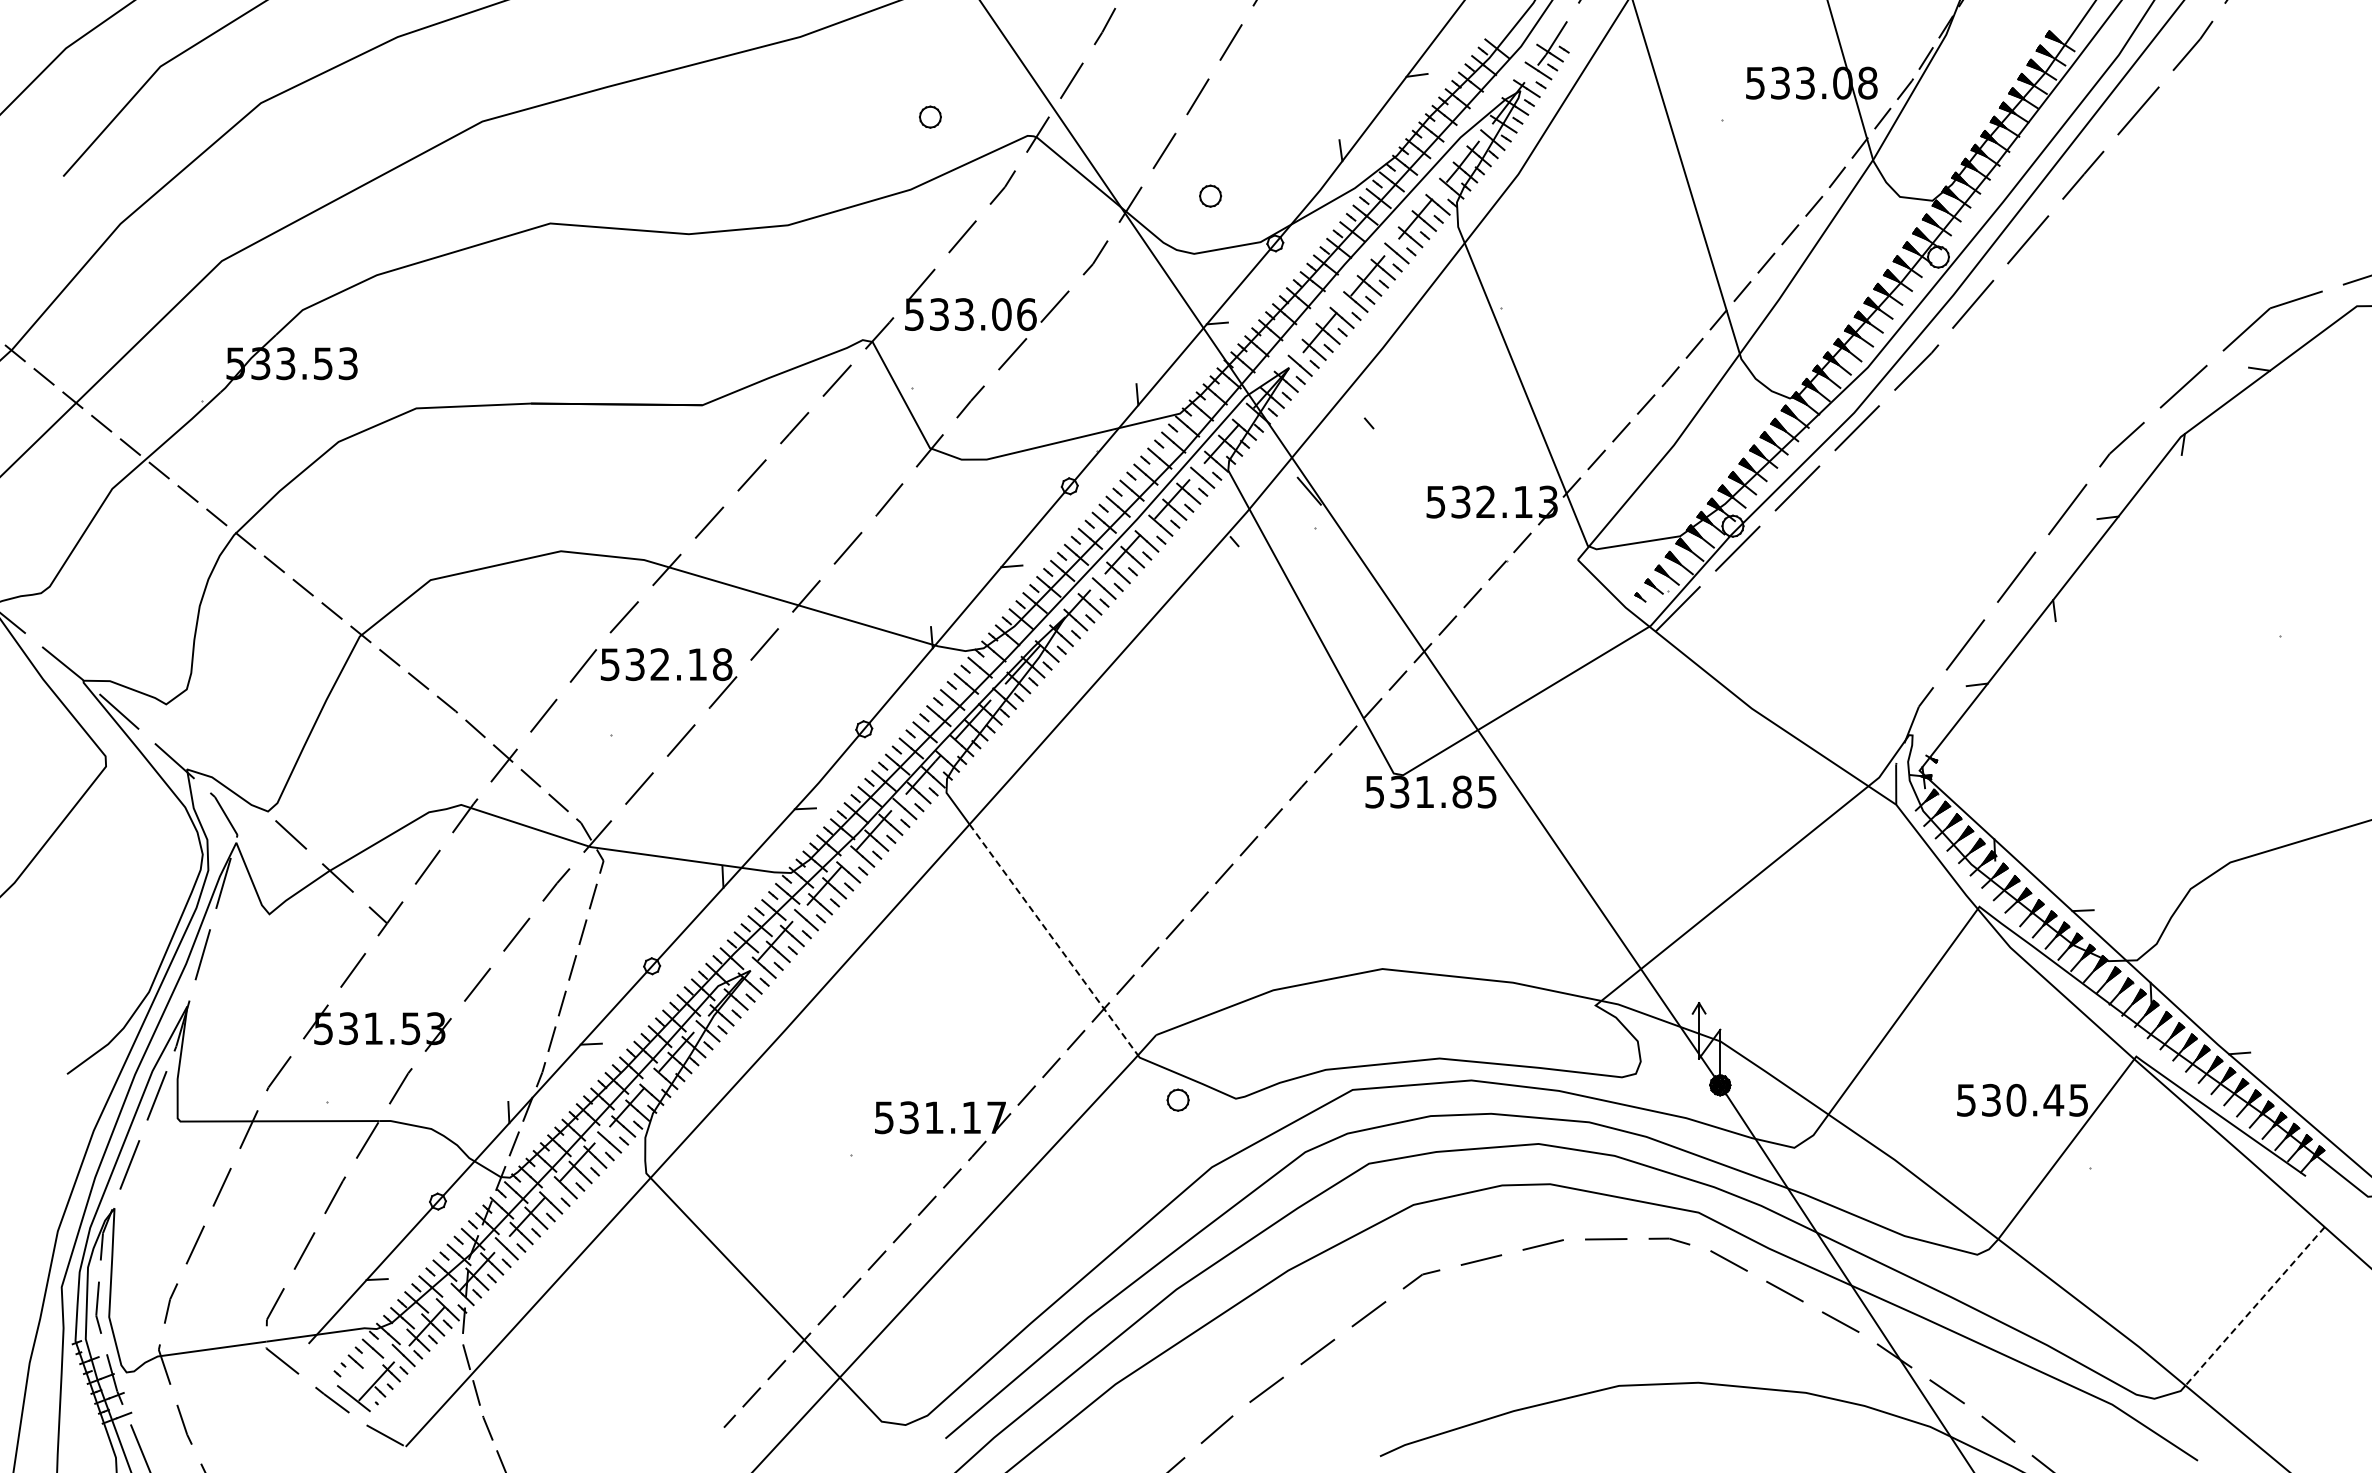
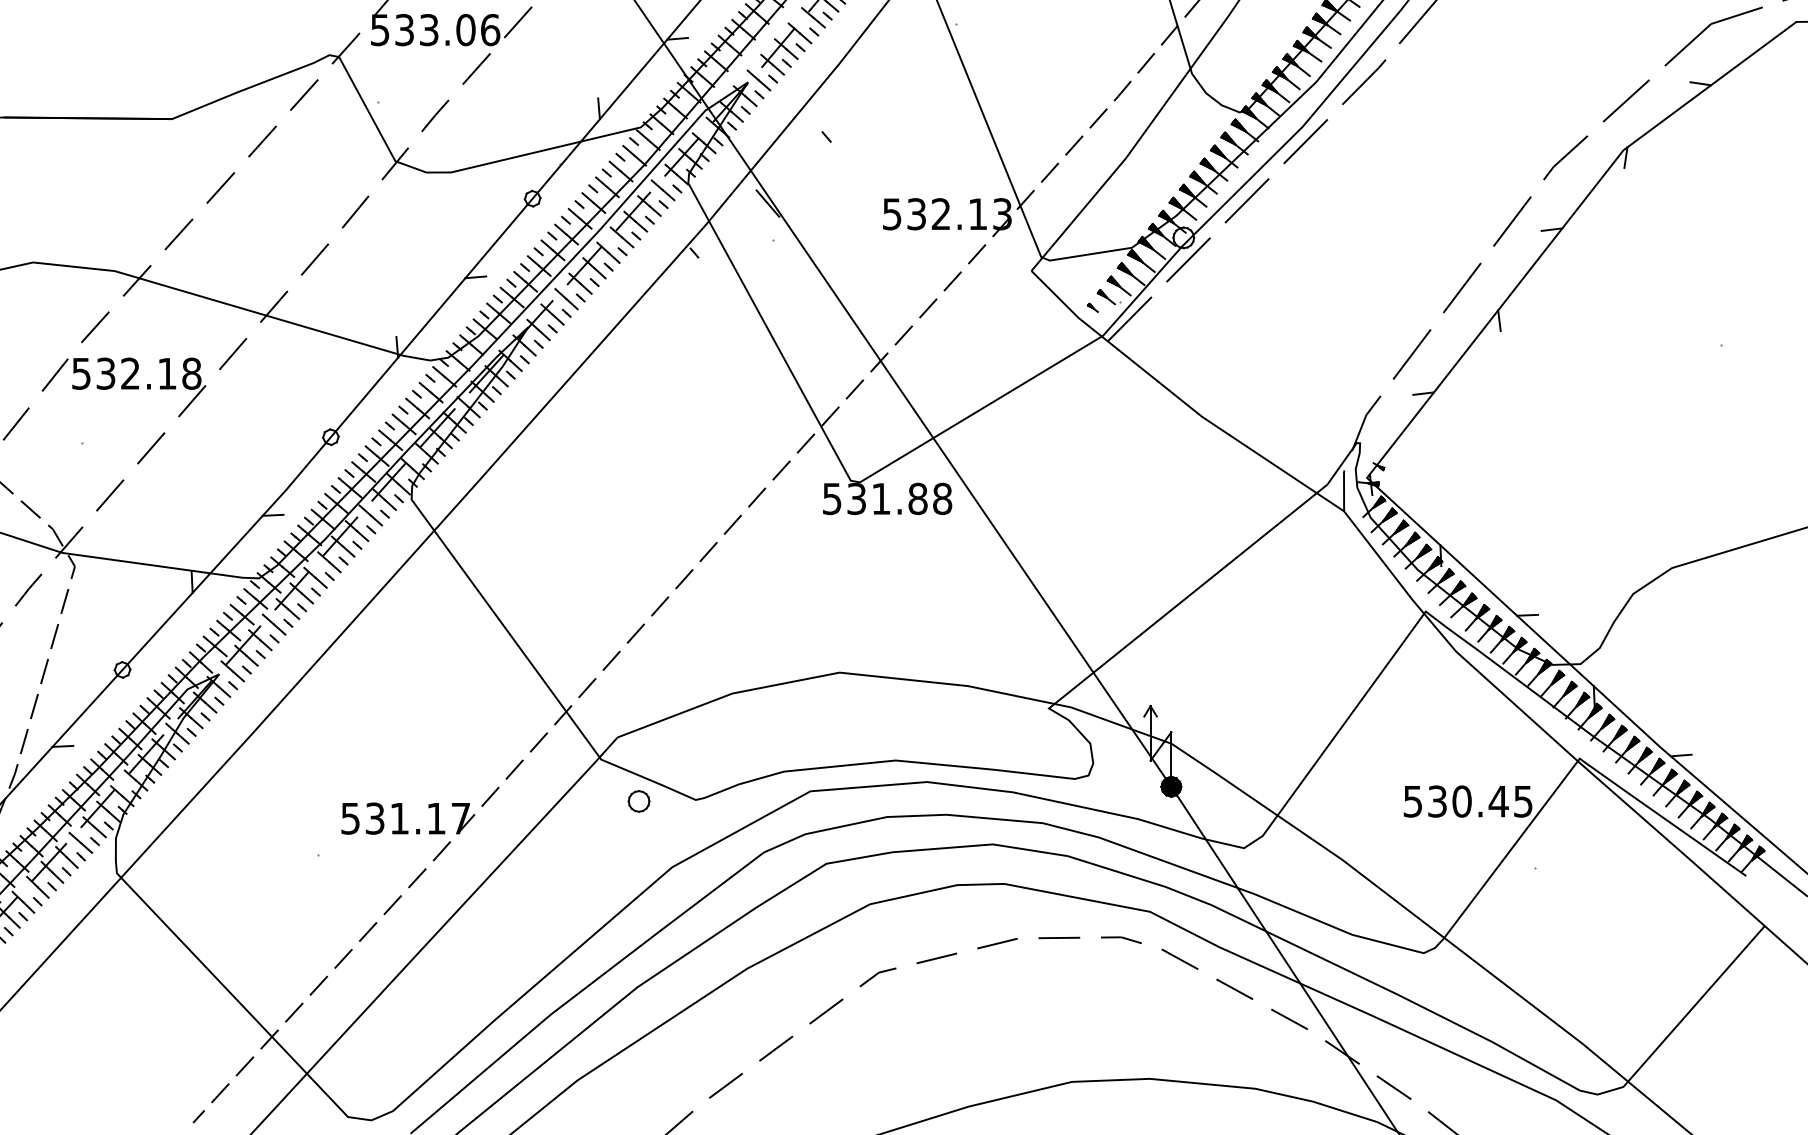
text: (1487, 791) -> (942, 498), 531.85 -> 531.88
line: (1053, 939) -> (516, 643), dashed -> solid
line: (2254, 1306) -> (1695, 1003), dashed -> solid

